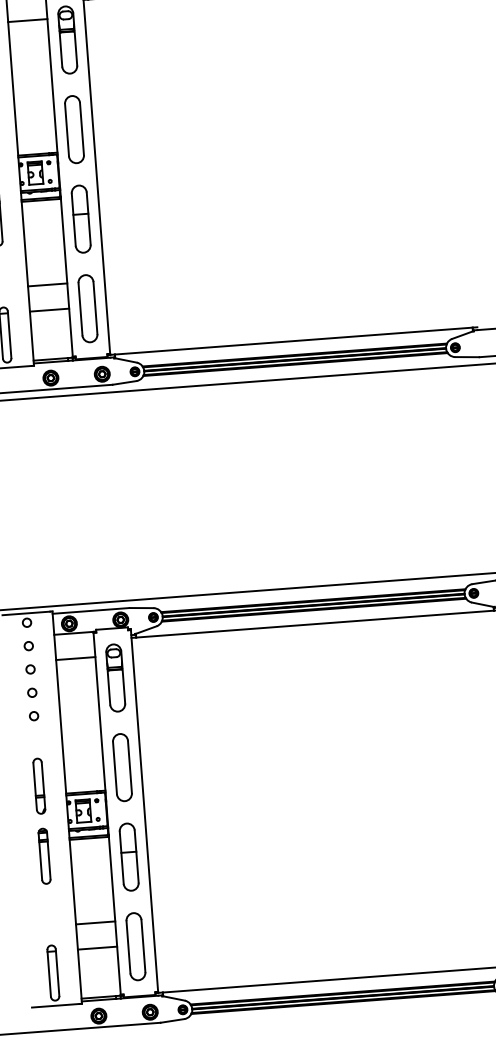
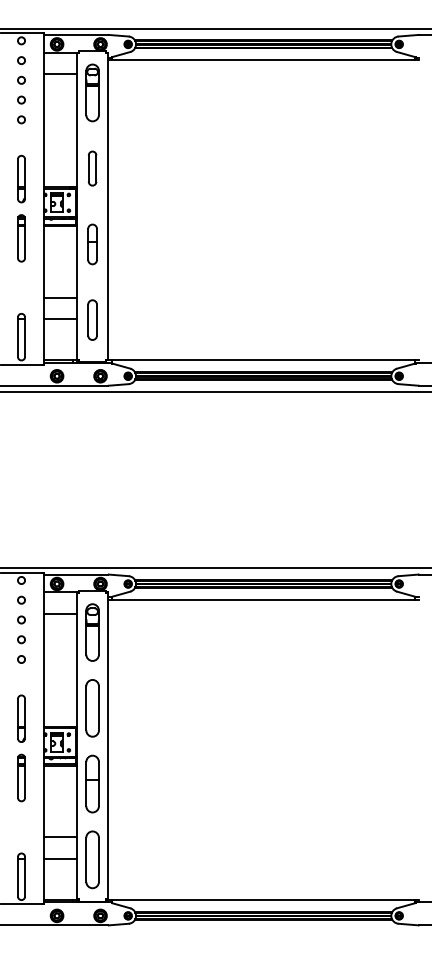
part: (74, 129) -> (92, 168), size x0.6
part: (81, 219) -> (92, 244), size x0.7
part: (87, 307) -> (92, 319), size x0.7

